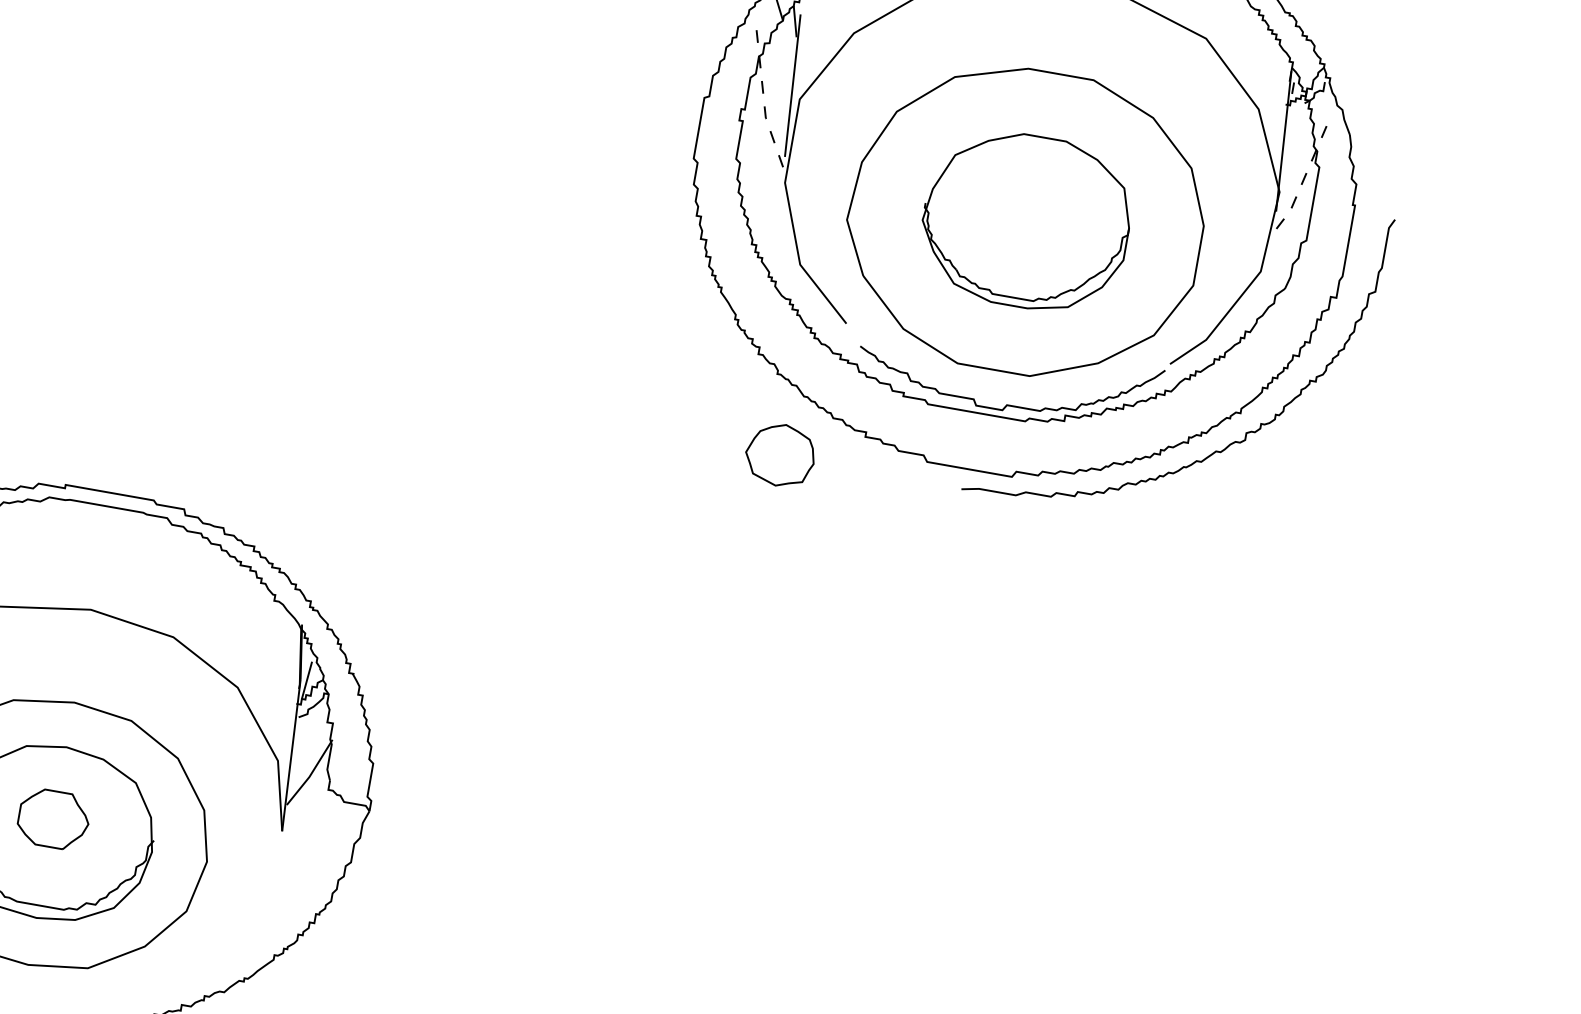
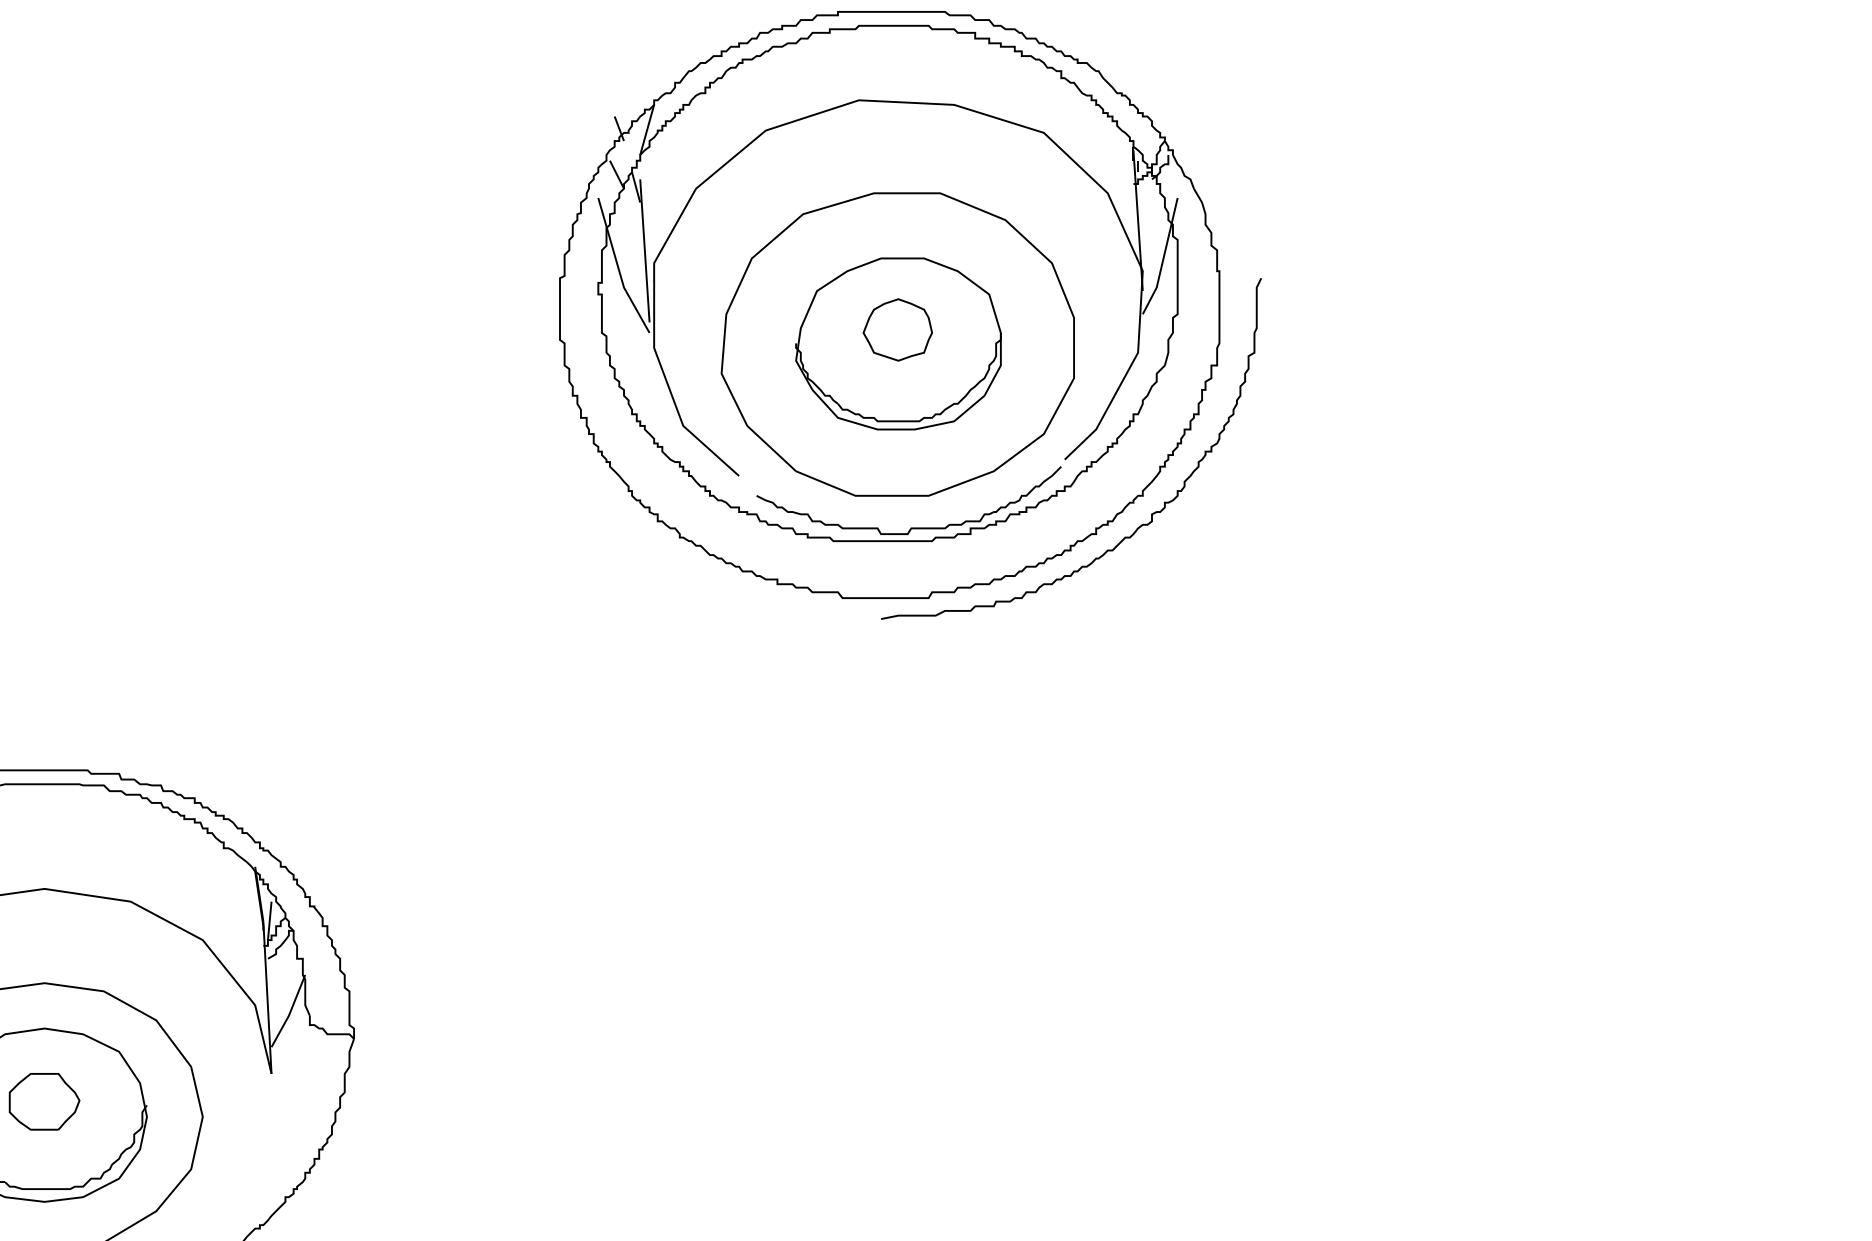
line: (763, 98) -> (618, 268), dashed -> solid
line: (1302, 183) -> (1163, 258), dashed -> solid
part: (780, 454) -> (897, 329), moved

